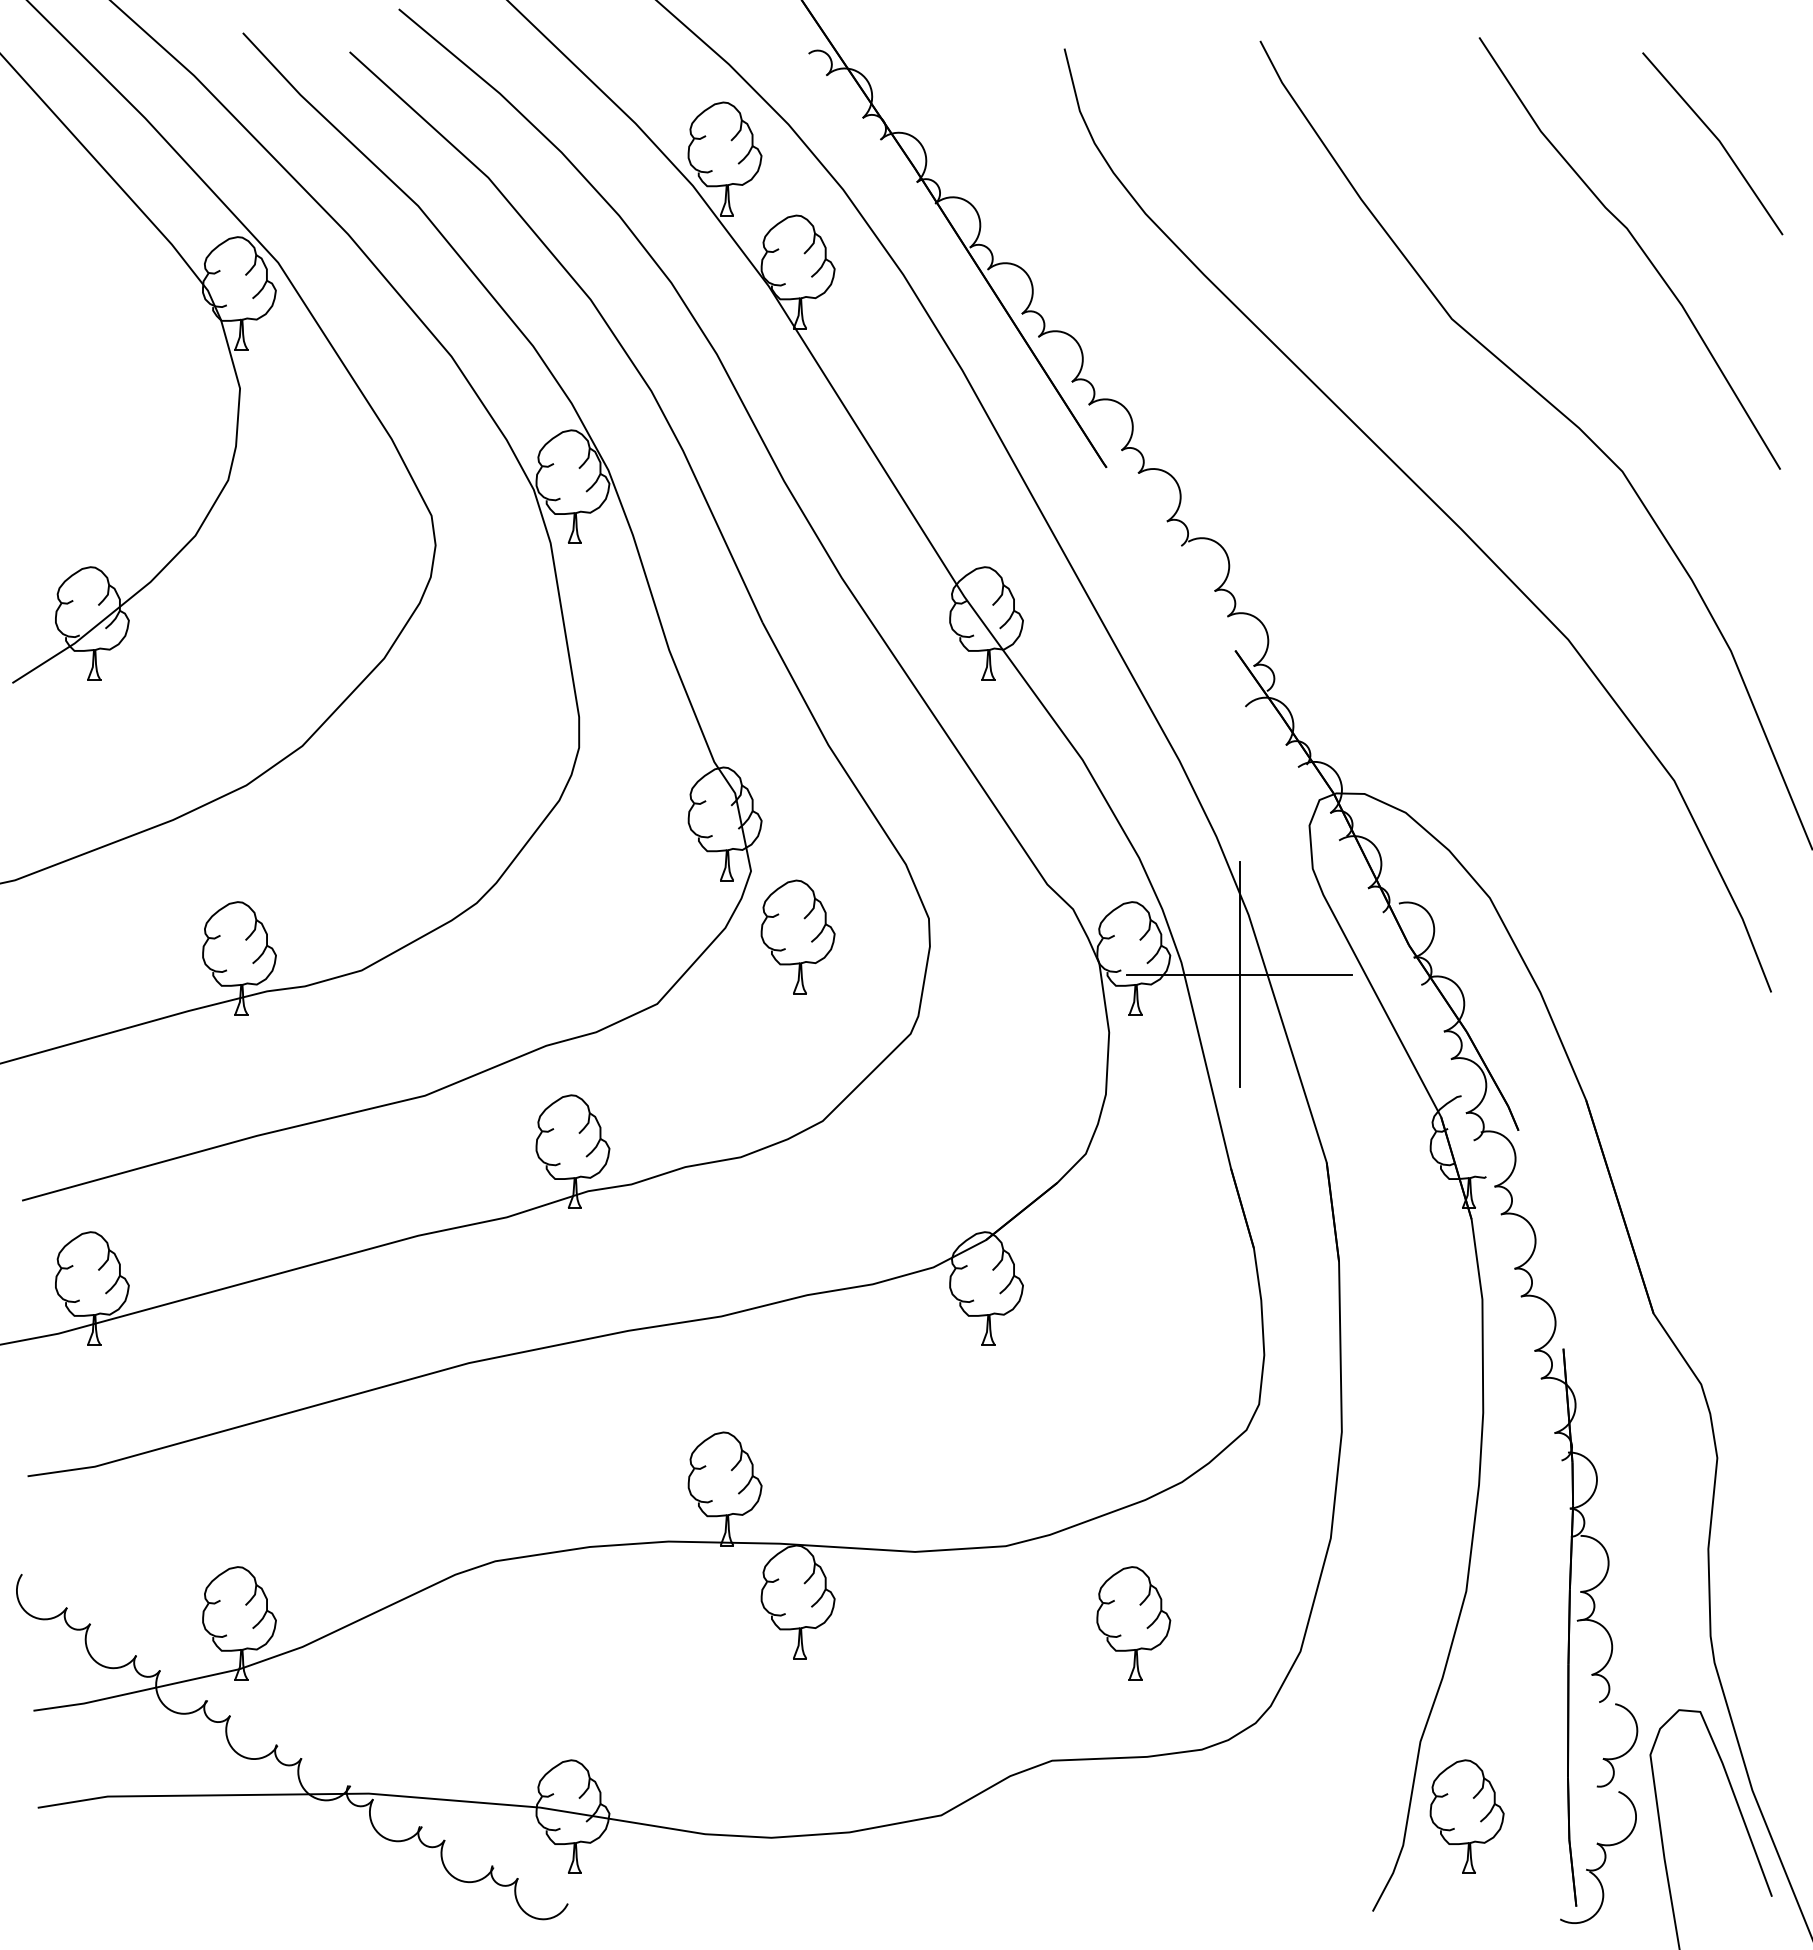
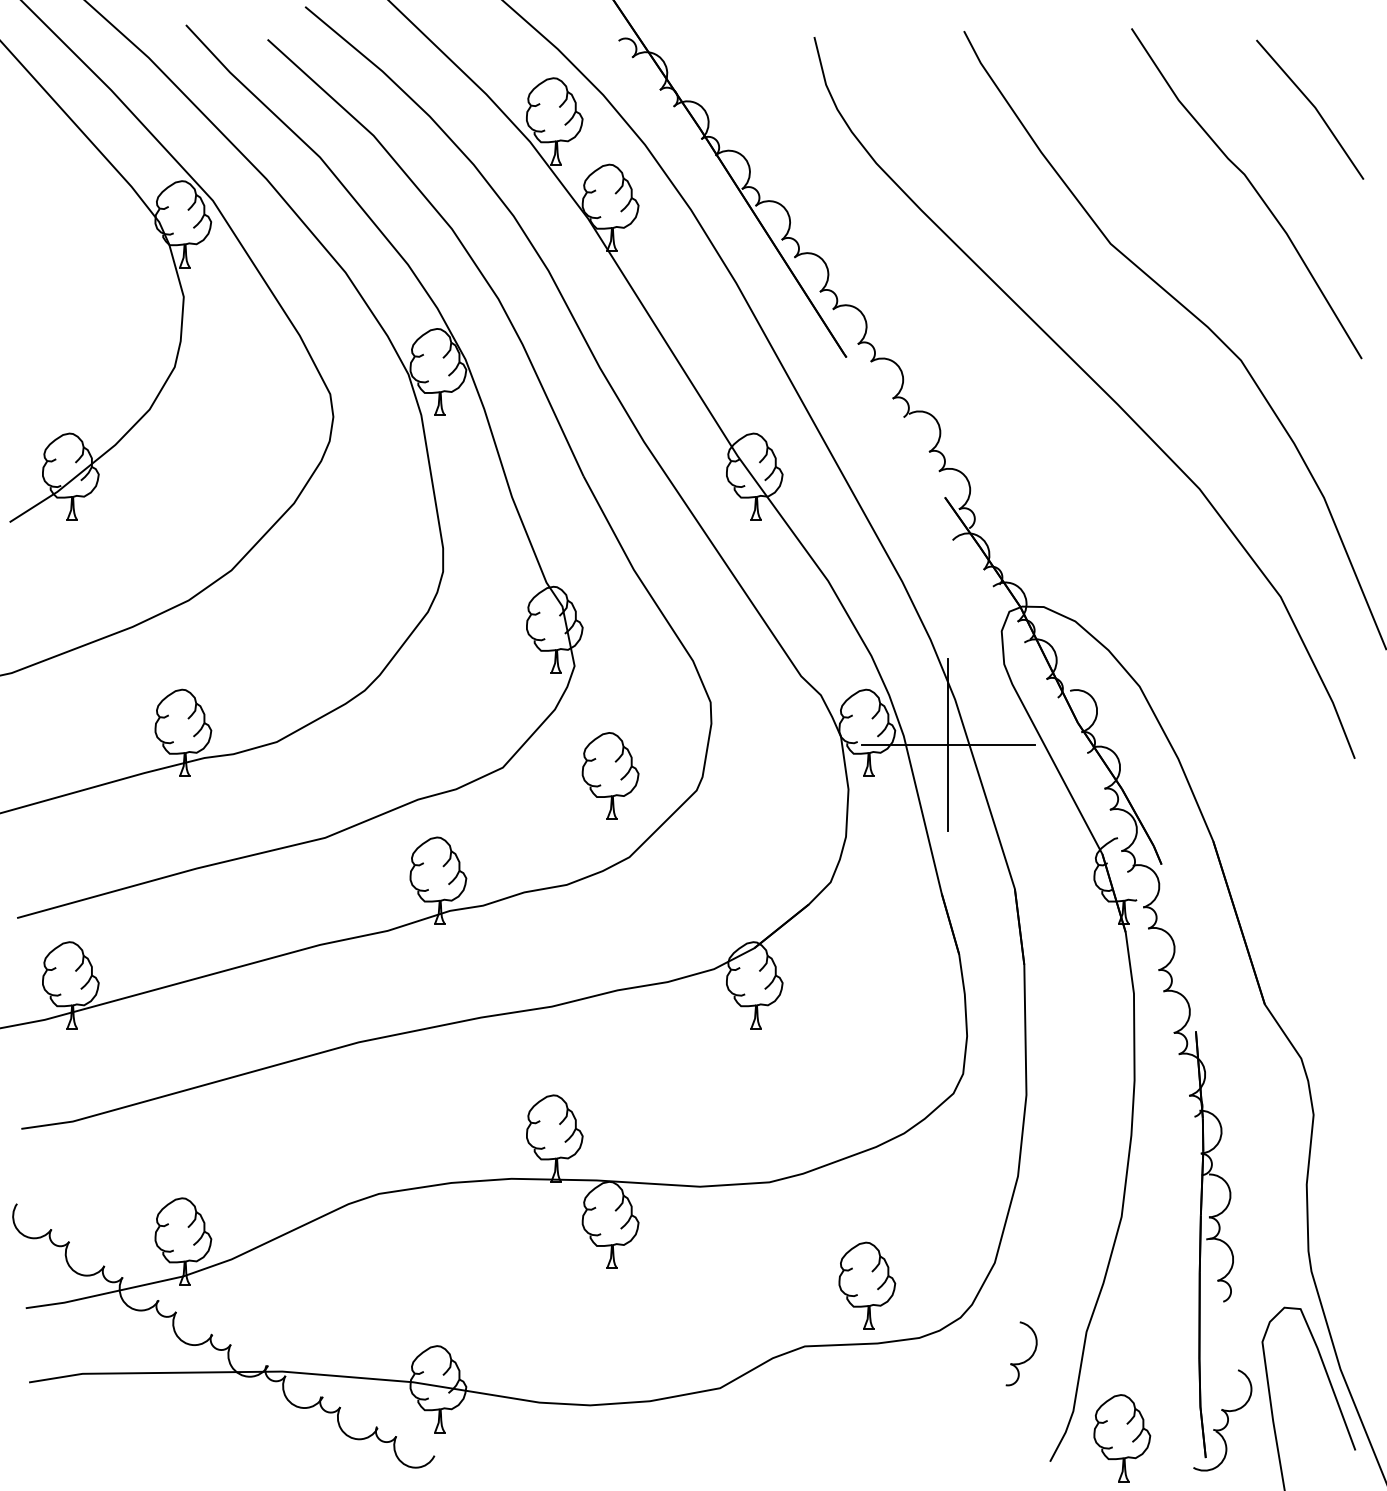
part: (797, 936) -> (610, 775), moved
part: (1133, 1623) -> (867, 1285), moved
part: (1623, 1753) -> (1026, 1360), moved
part: (1466, 1816) -> (1121, 1438), moved

